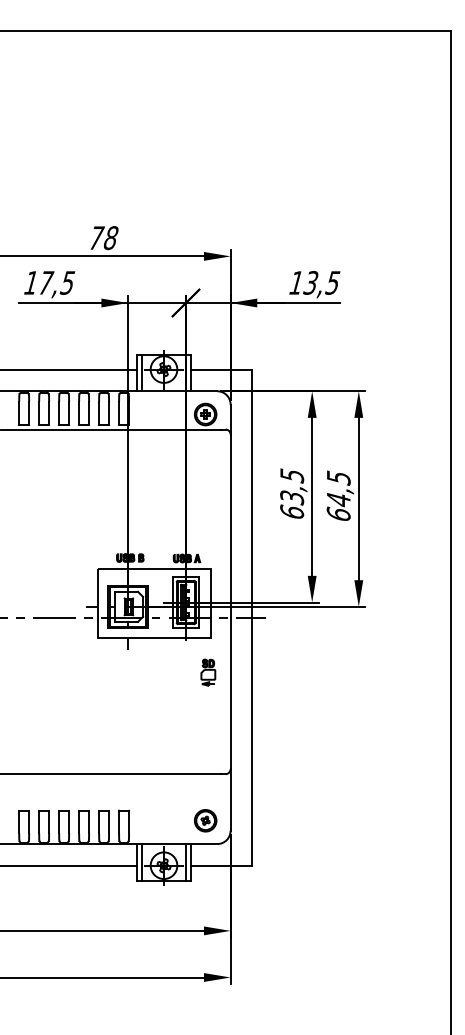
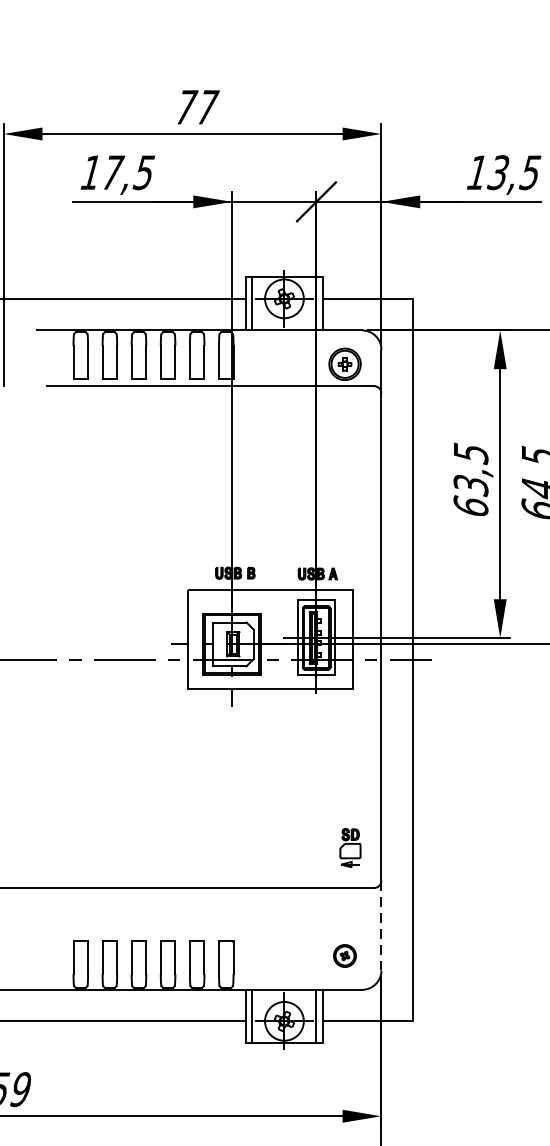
text: (111, 238) -> (207, 107), 78 -> 77
part: (208, 672) -> (350, 847), moved
line: (230, 799) -> (381, 924), solid -> dashed
part: (205, 820) -> (344, 955), size x0.7

